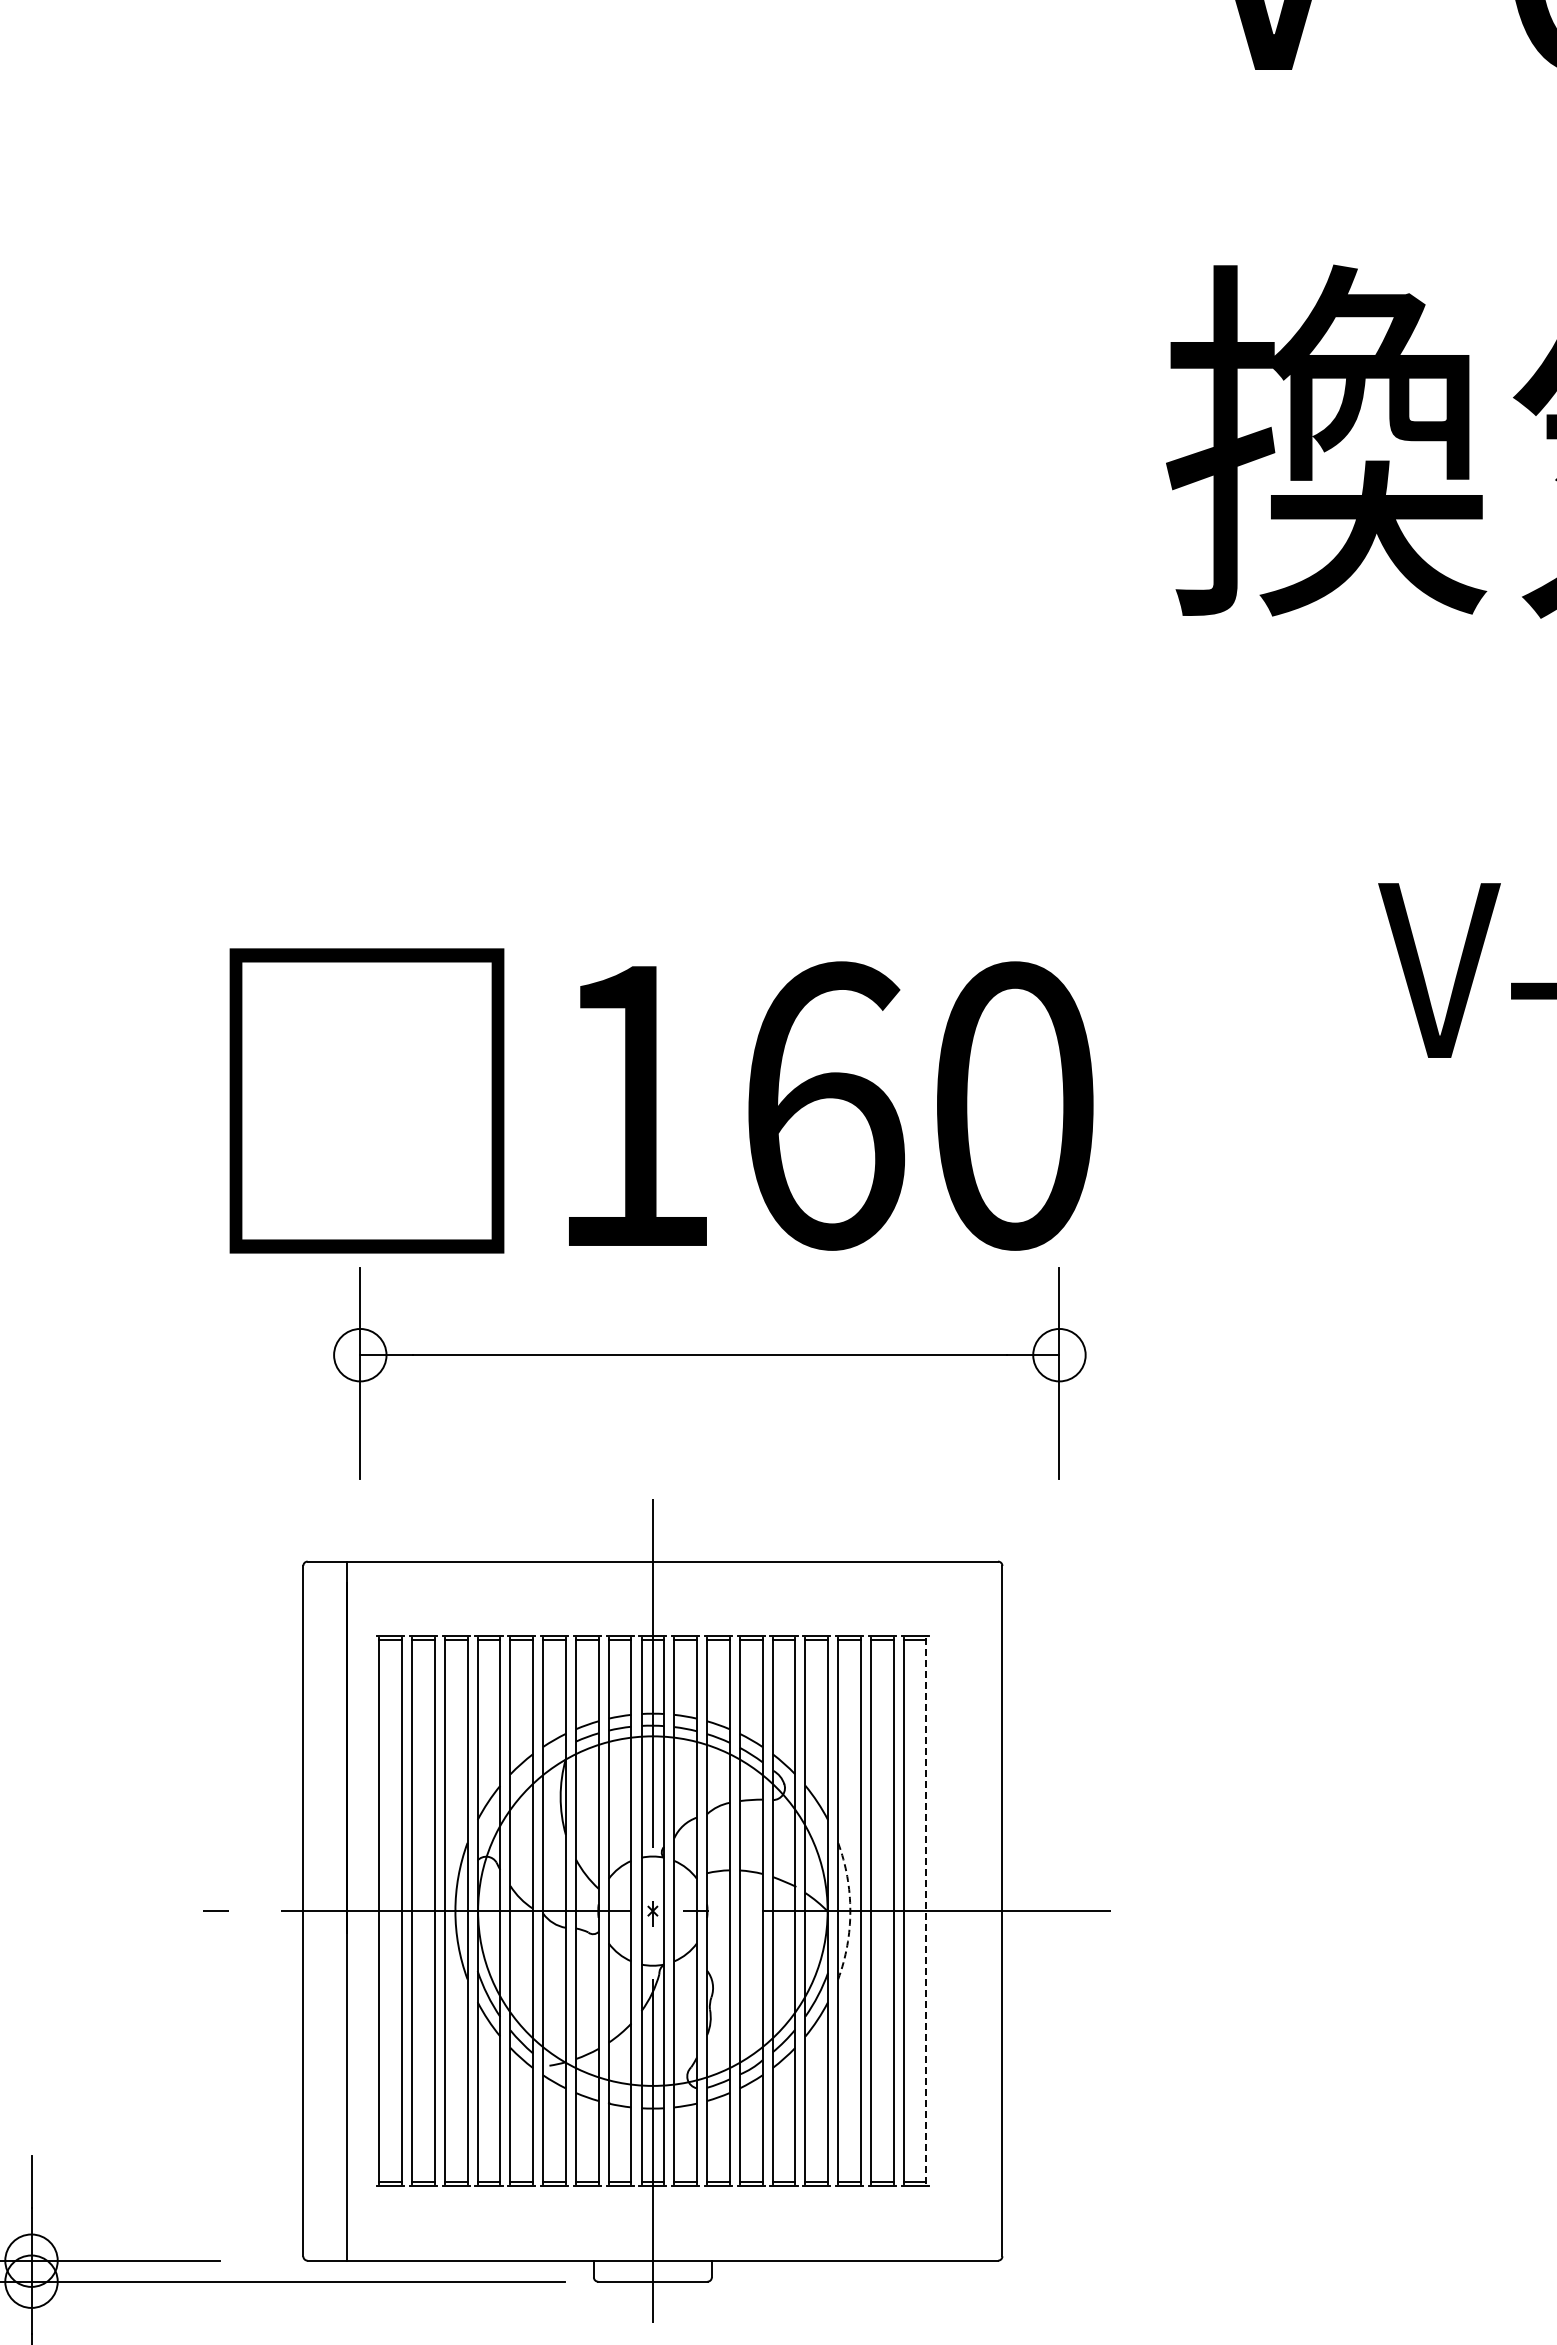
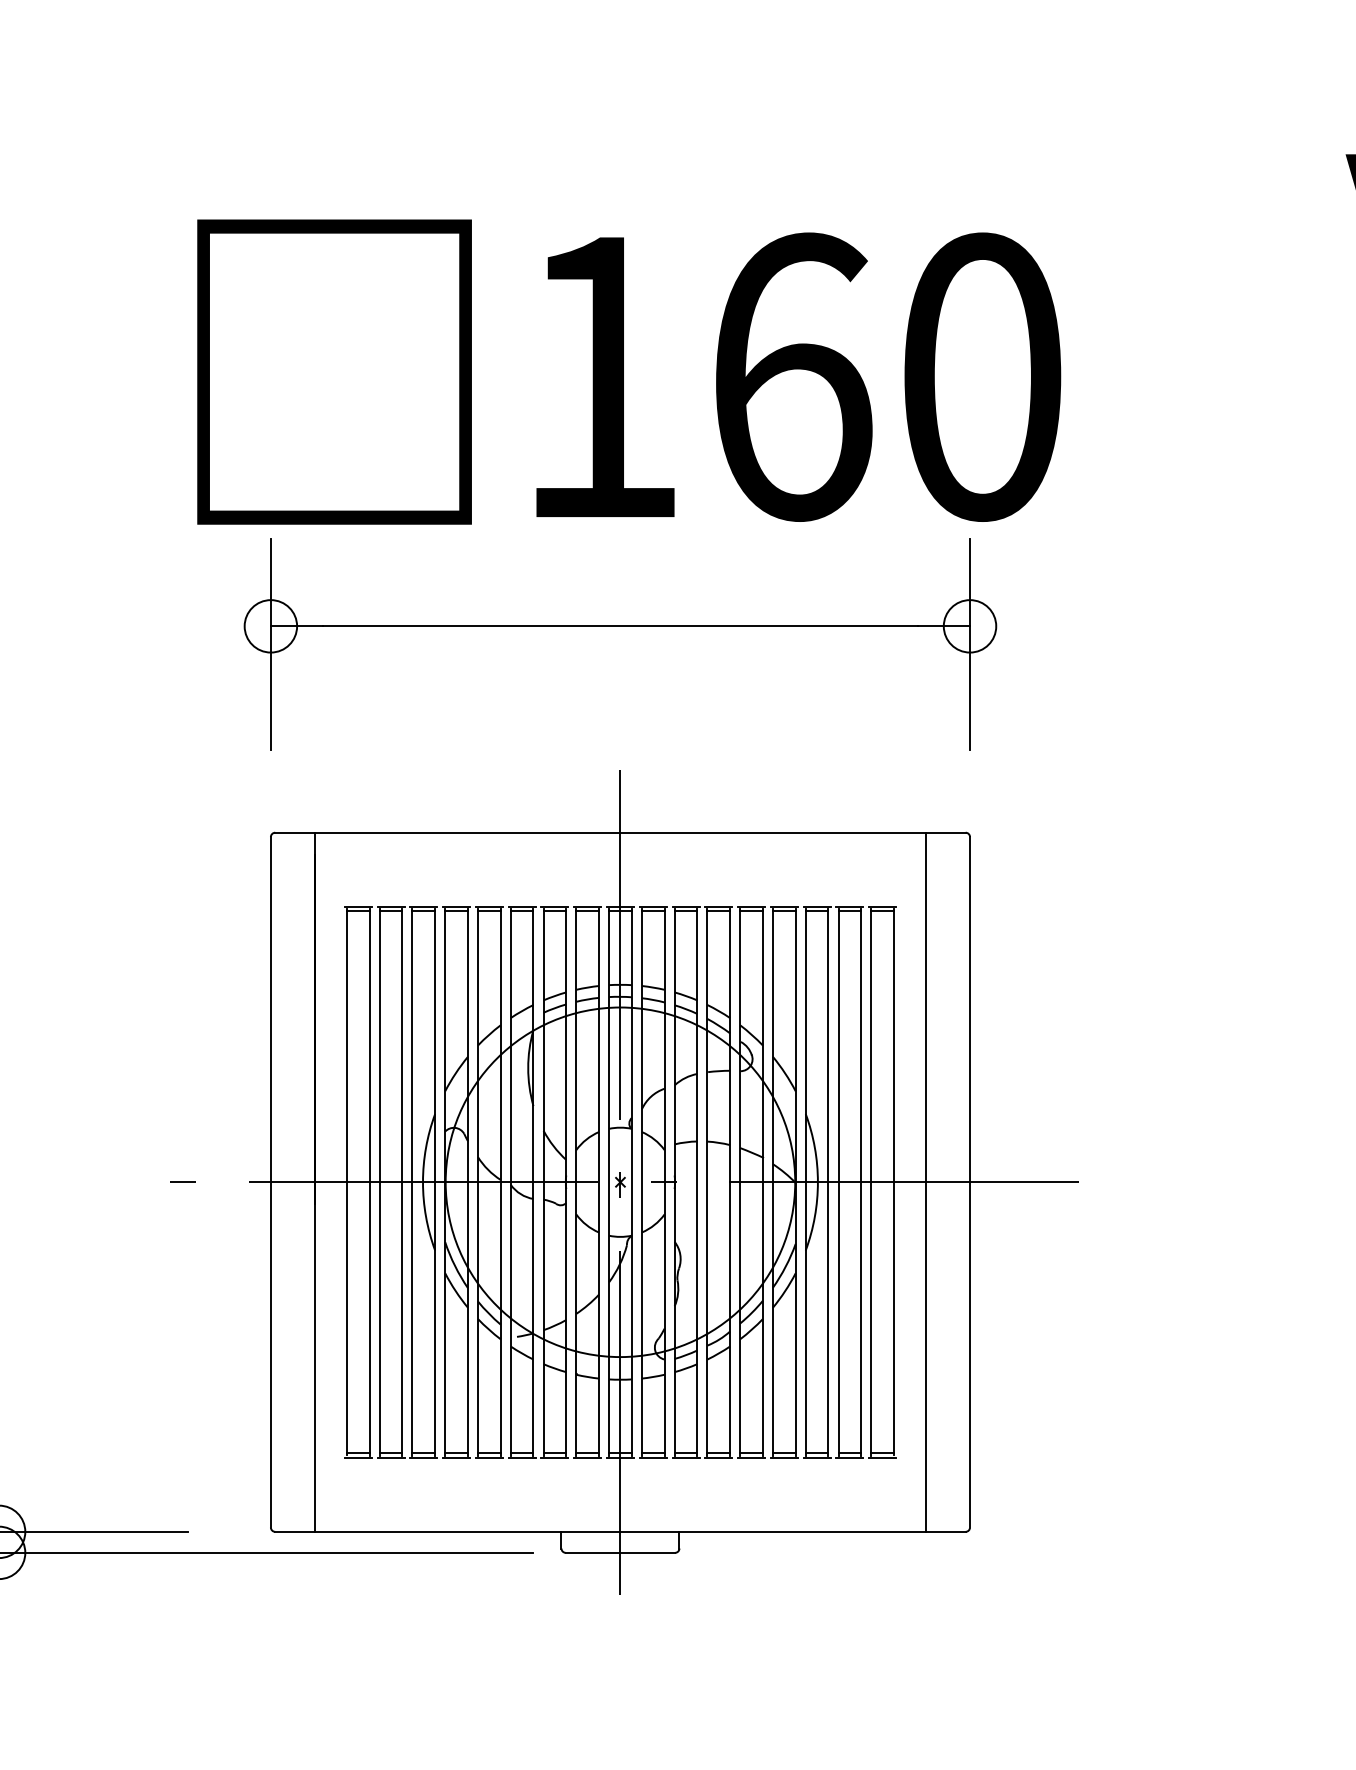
part: (709, 1355) -> (620, 626), moved
line: (926, 1910) -> (894, 1181), dashed -> solid
line: (958, 1910) -> (926, 1181), added
arc: (850, 1911) -> (818, 1182), dashed -> solid

